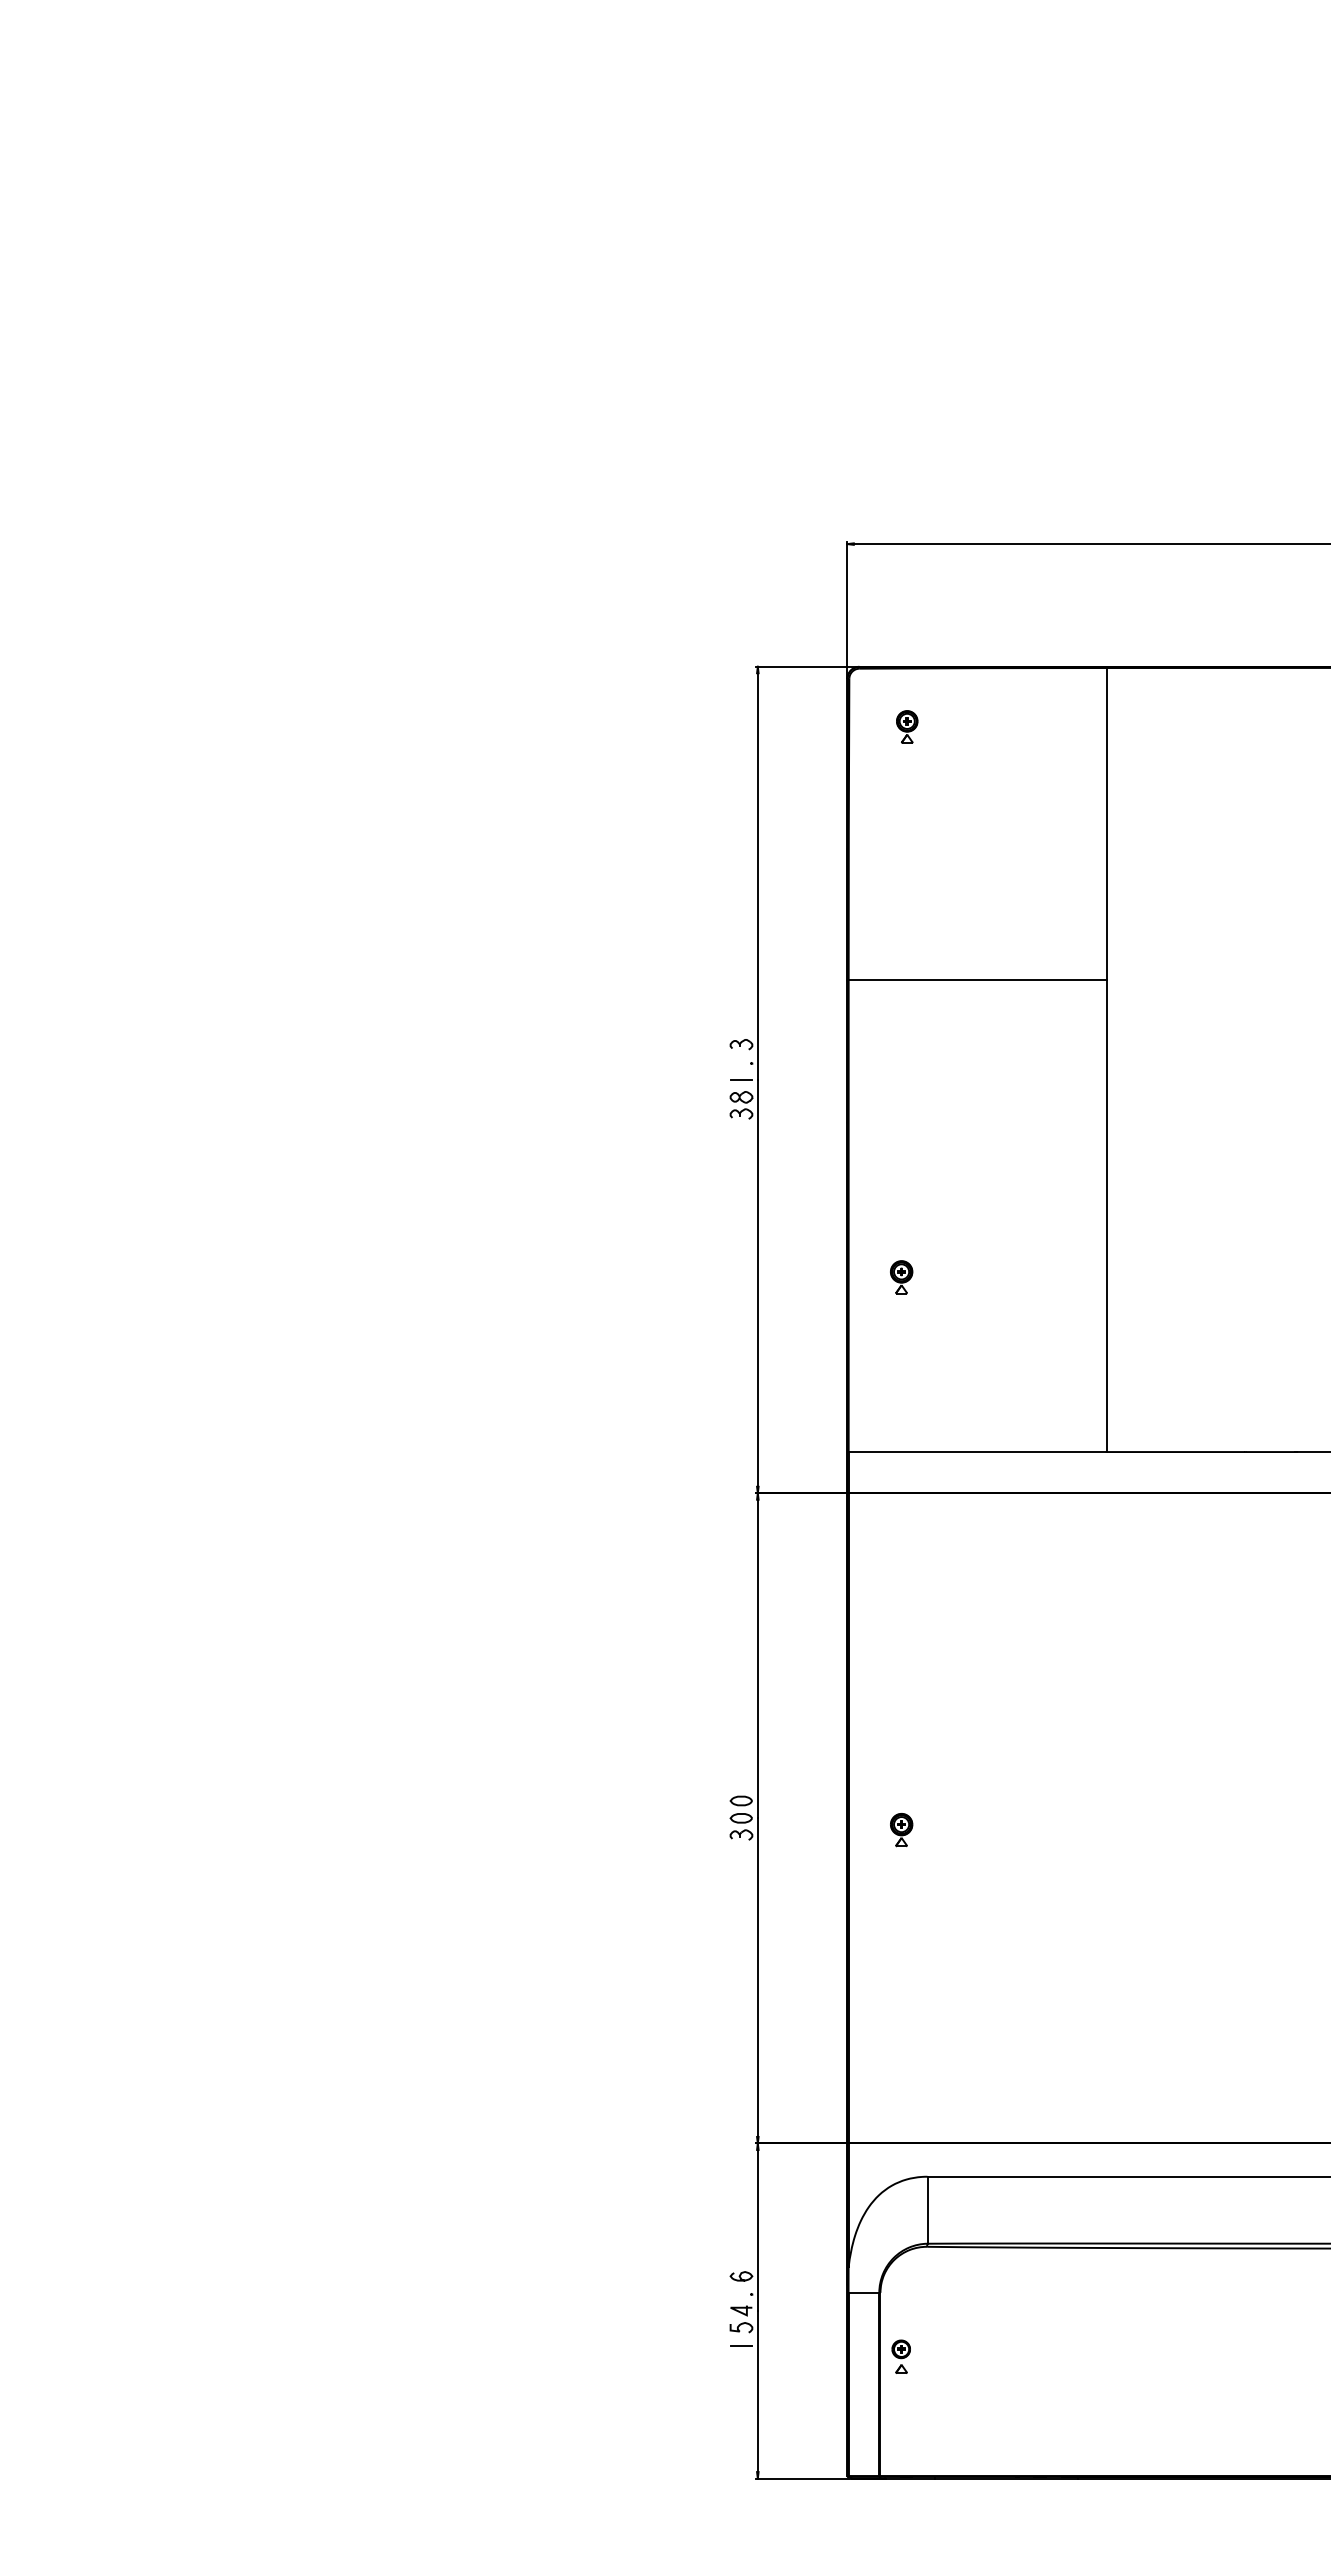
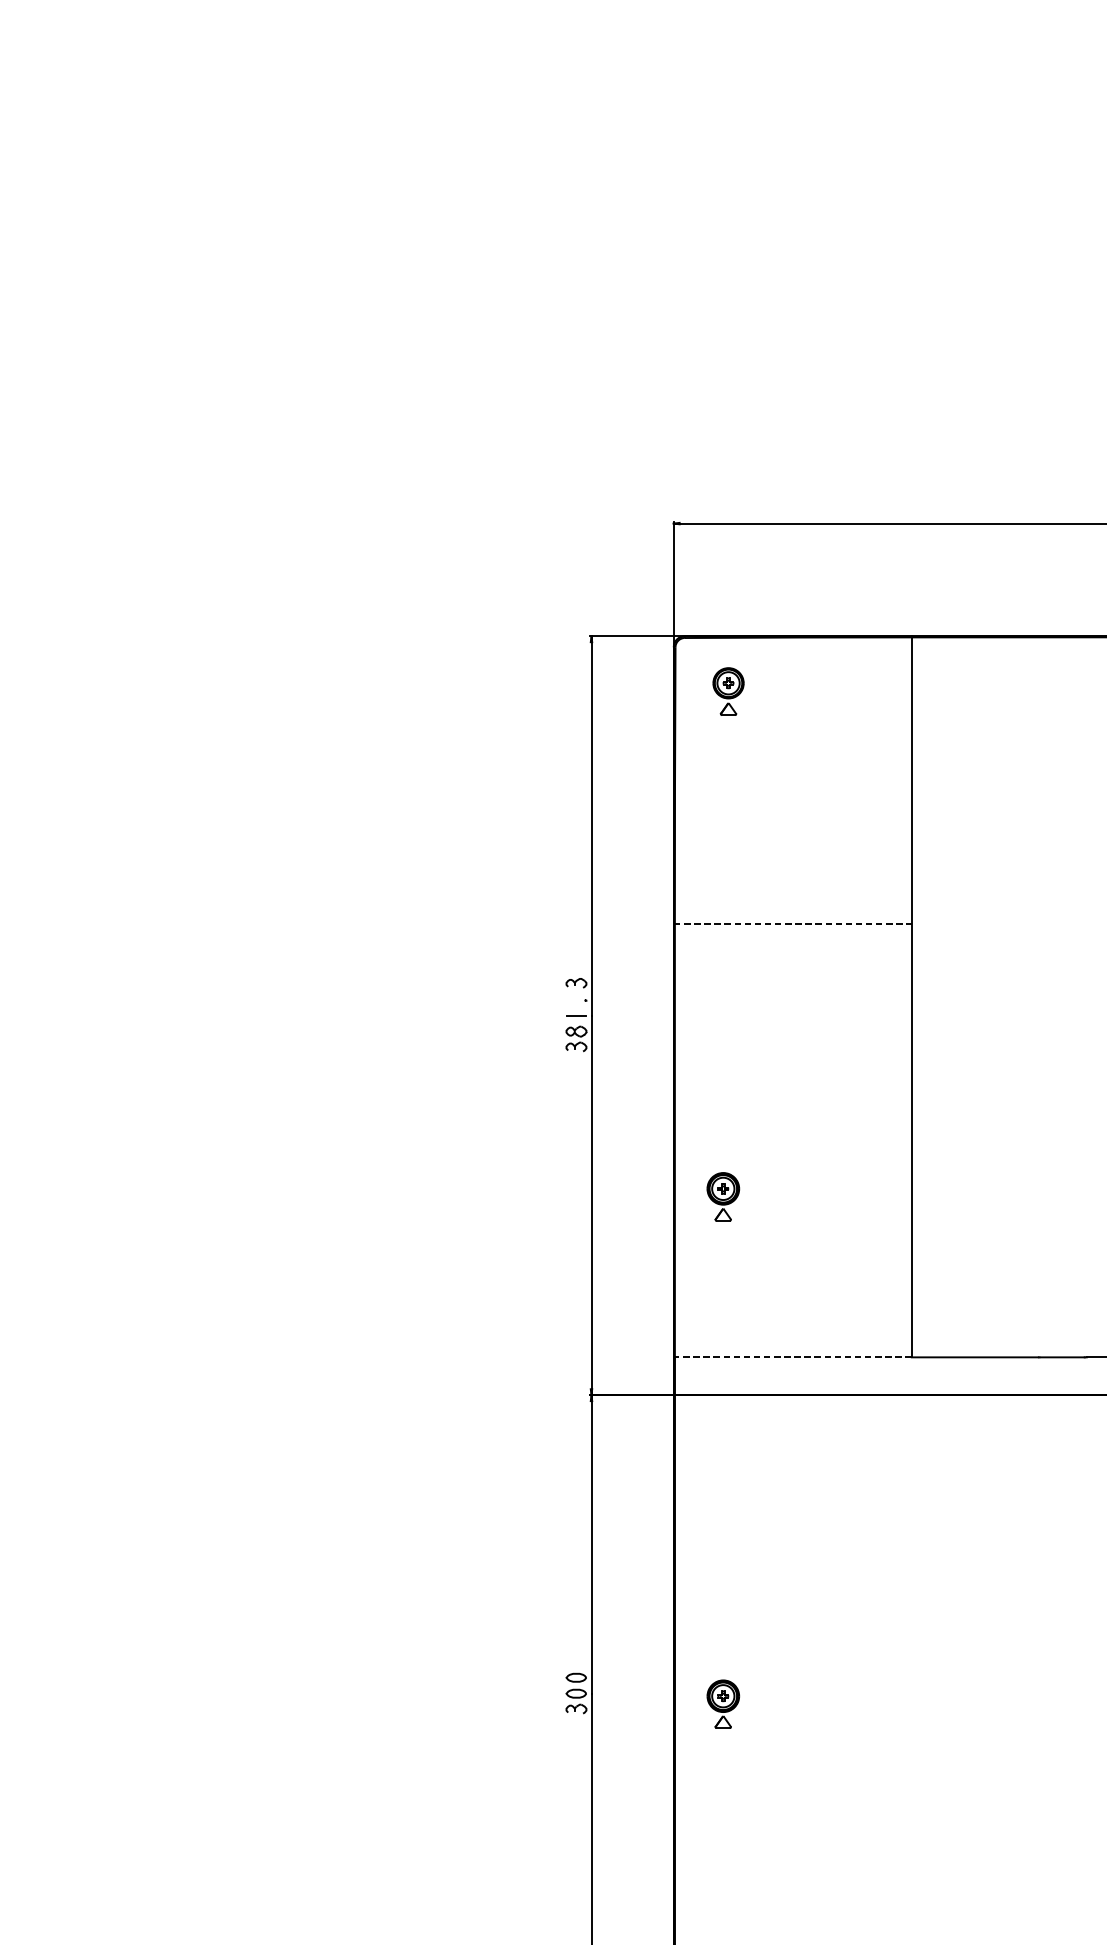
part: (907, 726) -> (728, 691), size x1.6
line: (977, 980) -> (793, 924), solid -> dashed
part: (901, 1277) -> (723, 1197), size x1.6
line: (976, 1452) -> (792, 1357), solid -> dashed
part: (901, 1830) -> (723, 1704), size x1.6

